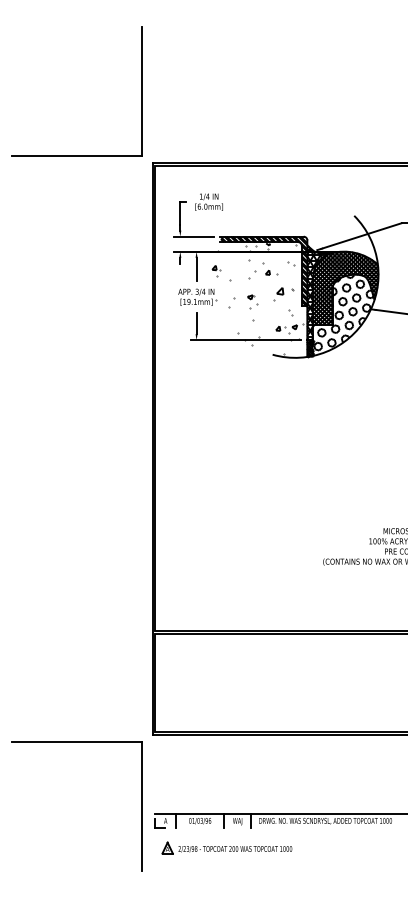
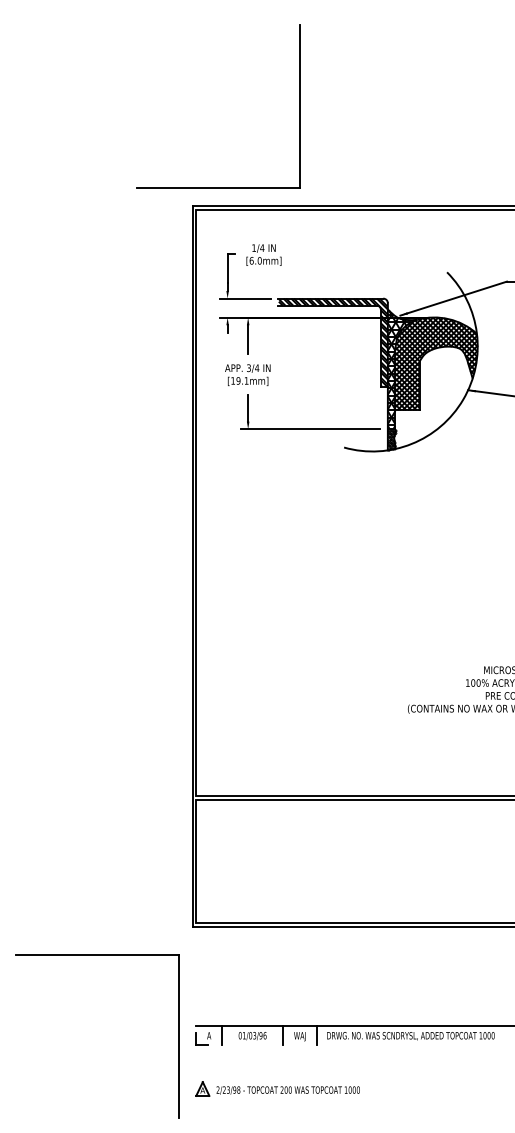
part: (76, 155) -> (217, 187), moved
hatch: (259, 298) -> (327, 376), removed
hatch: (343, 312) -> (433, 394), removed
part: (76, 742) -> (96, 955), moved
part: (226, 847) -> (277, 1088), moved

